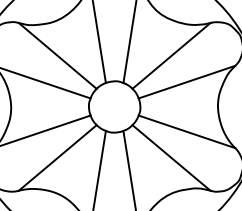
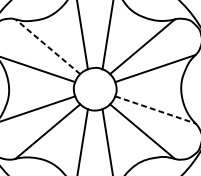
line: (57, 55) -> (47, 46), solid -> dashed
line: (186, 131) -> (154, 109), solid -> dashed

